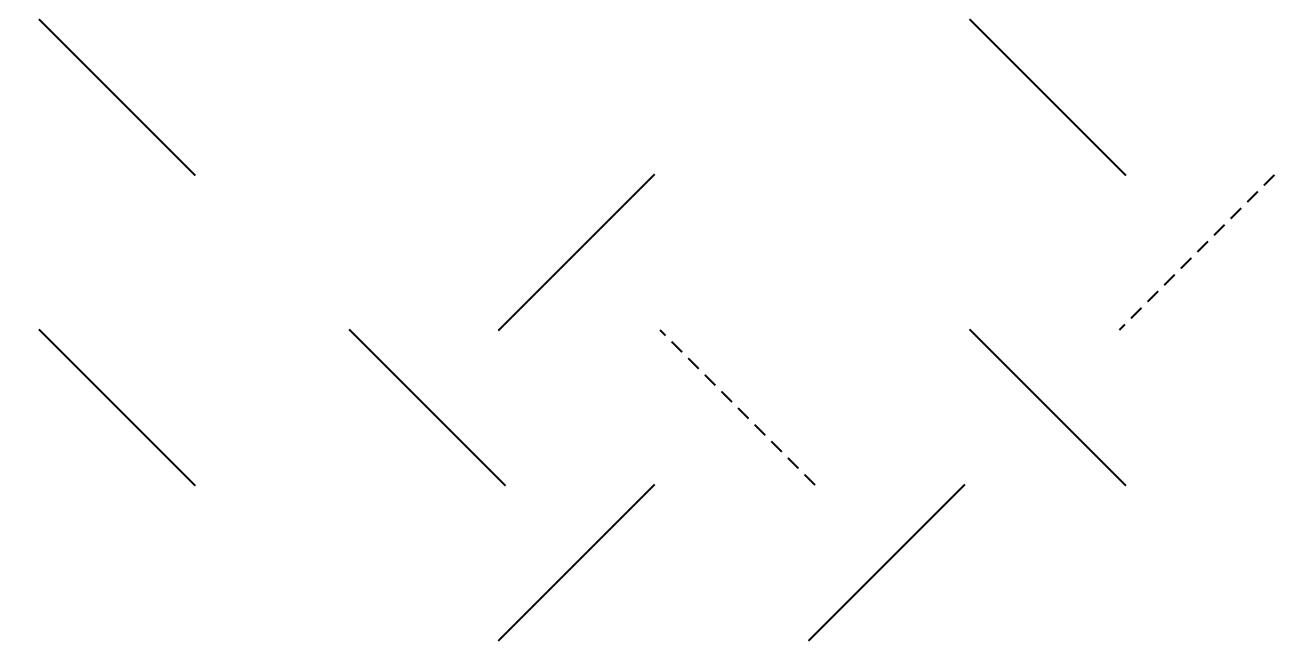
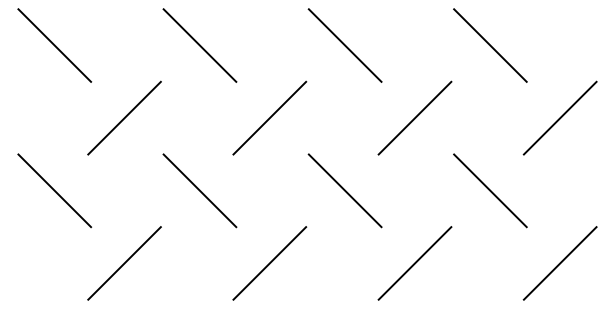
line: (426, 97) -> (199, 45), added
line: (736, 97) -> (344, 45), added
line: (266, 250) -> (124, 117), added
line: (885, 250) -> (414, 117), added
line: (1195, 253) -> (559, 118), dashed -> solid
line: (736, 406) -> (344, 190), dashed -> solid
line: (266, 562) -> (124, 263), added
line: (1195, 562) -> (559, 263), added

